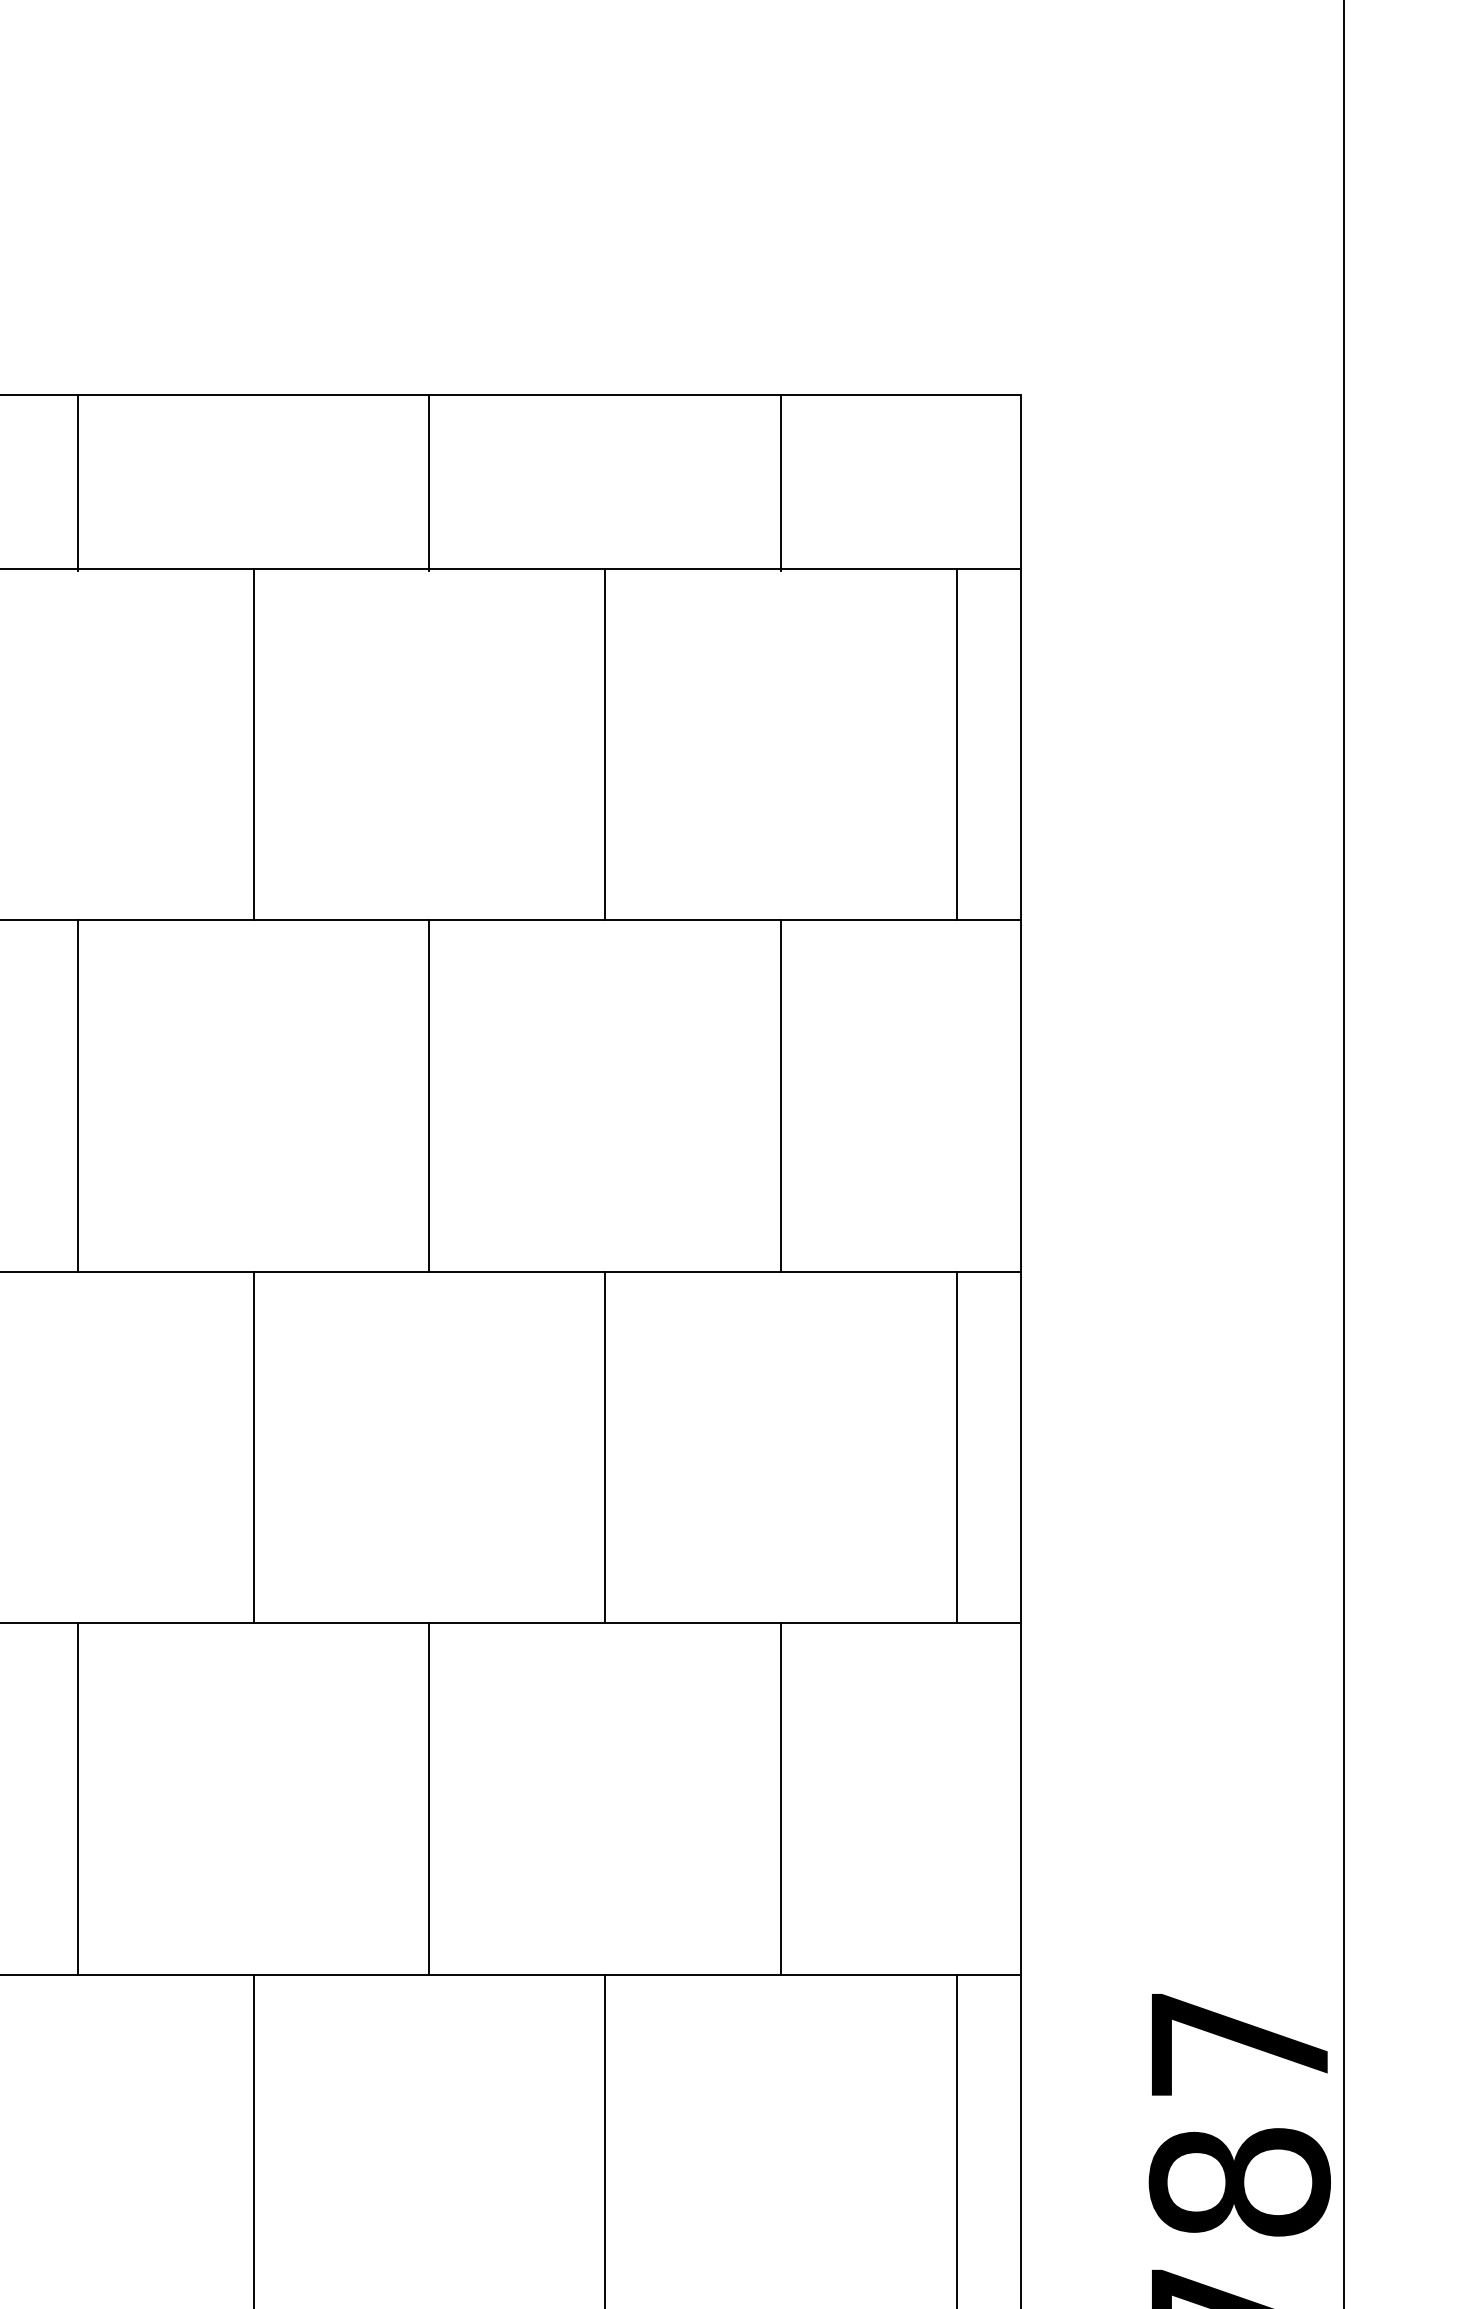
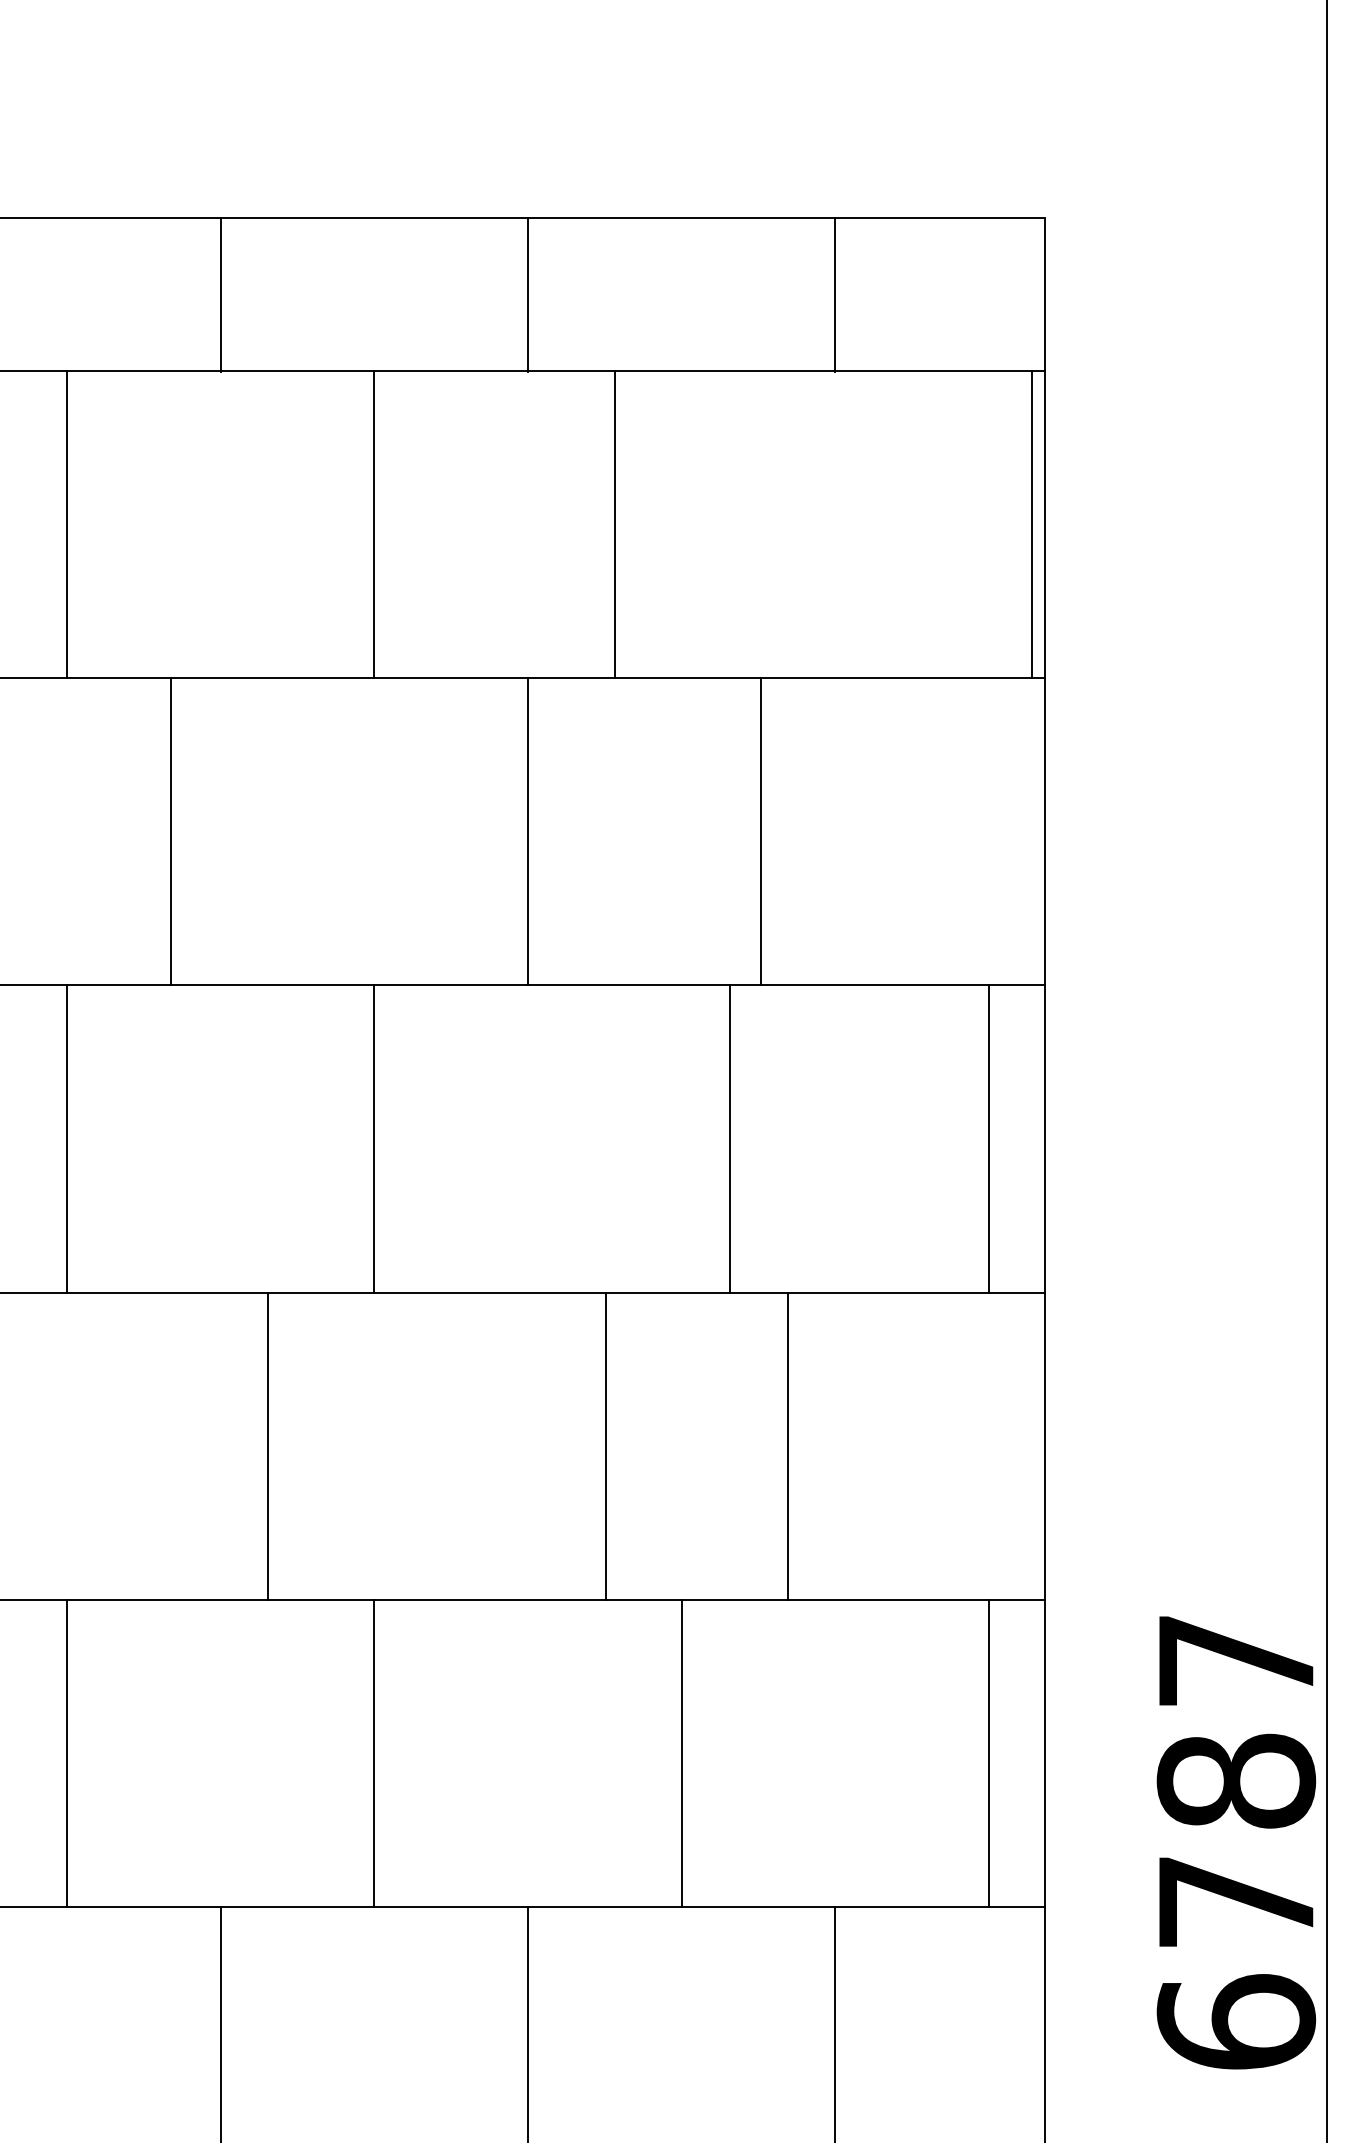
line: (605, 744) -> (614, 524), moved
line: (956, 744) -> (1031, 524), moved
line: (77, 1095) -> (170, 831), moved
line: (781, 1095) -> (761, 831), moved
line: (605, 1447) -> (729, 1138), moved
line: (77, 1798) -> (267, 1445), moved
line: (428, 1798) -> (605, 1445), moved
line: (781, 1798) -> (788, 1445), moved

